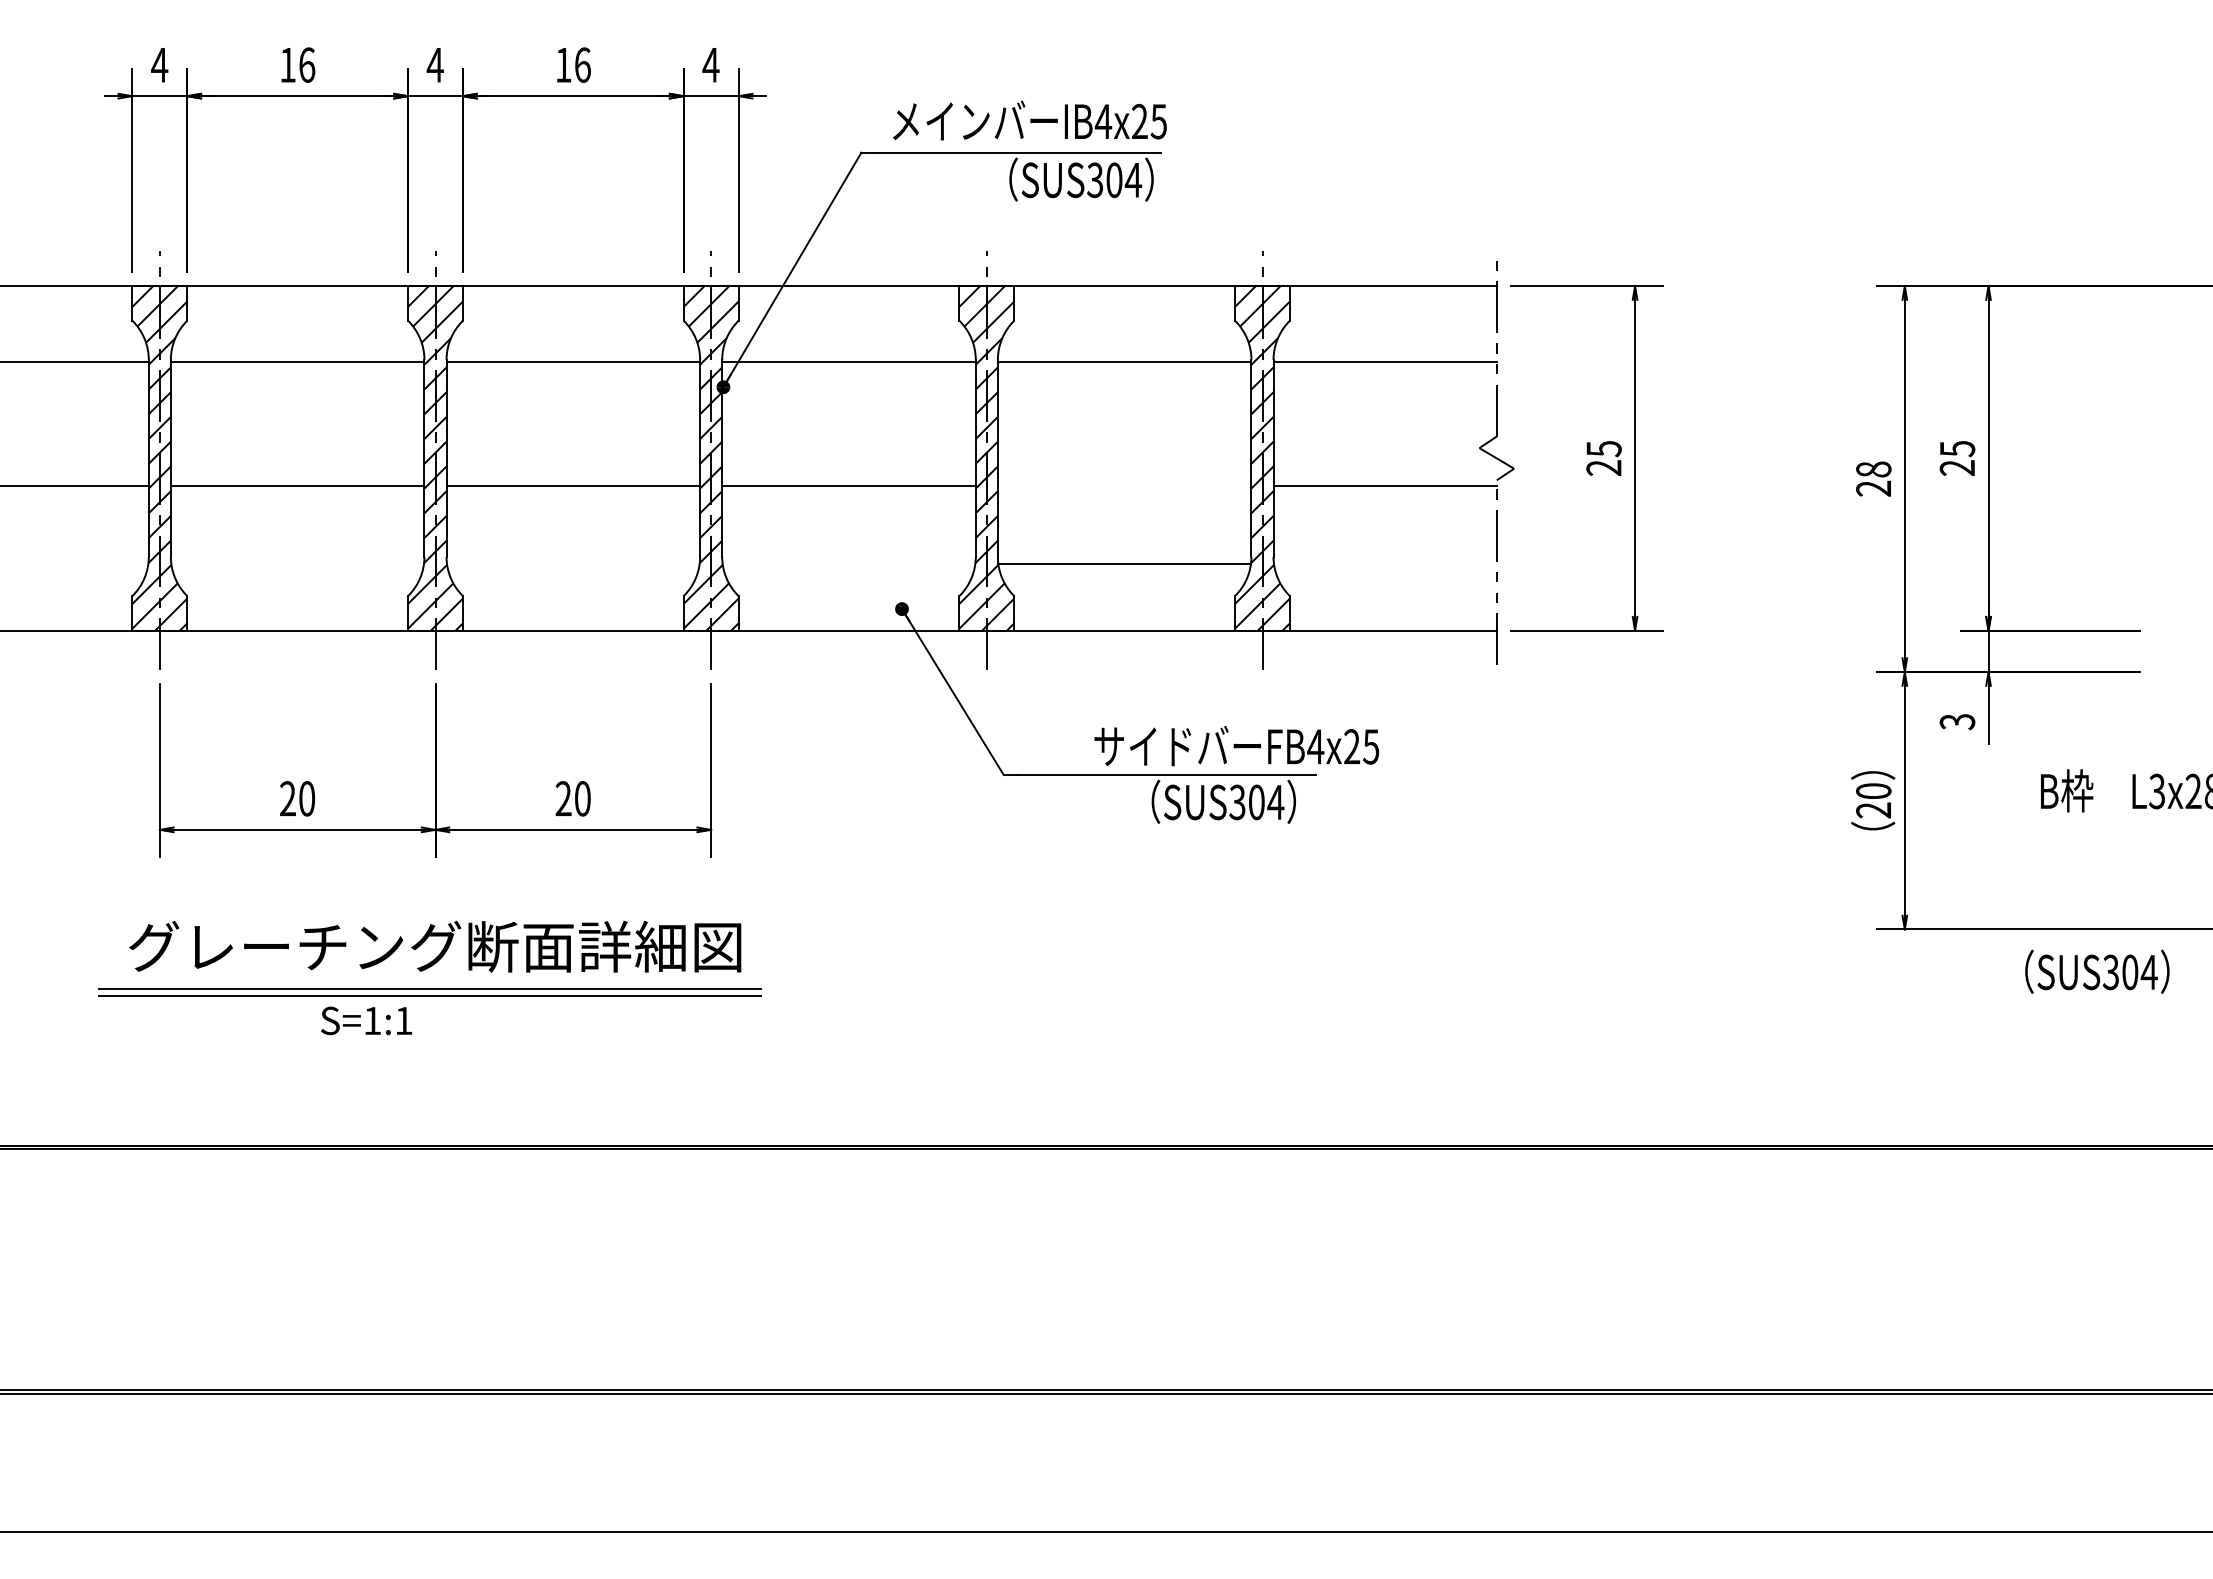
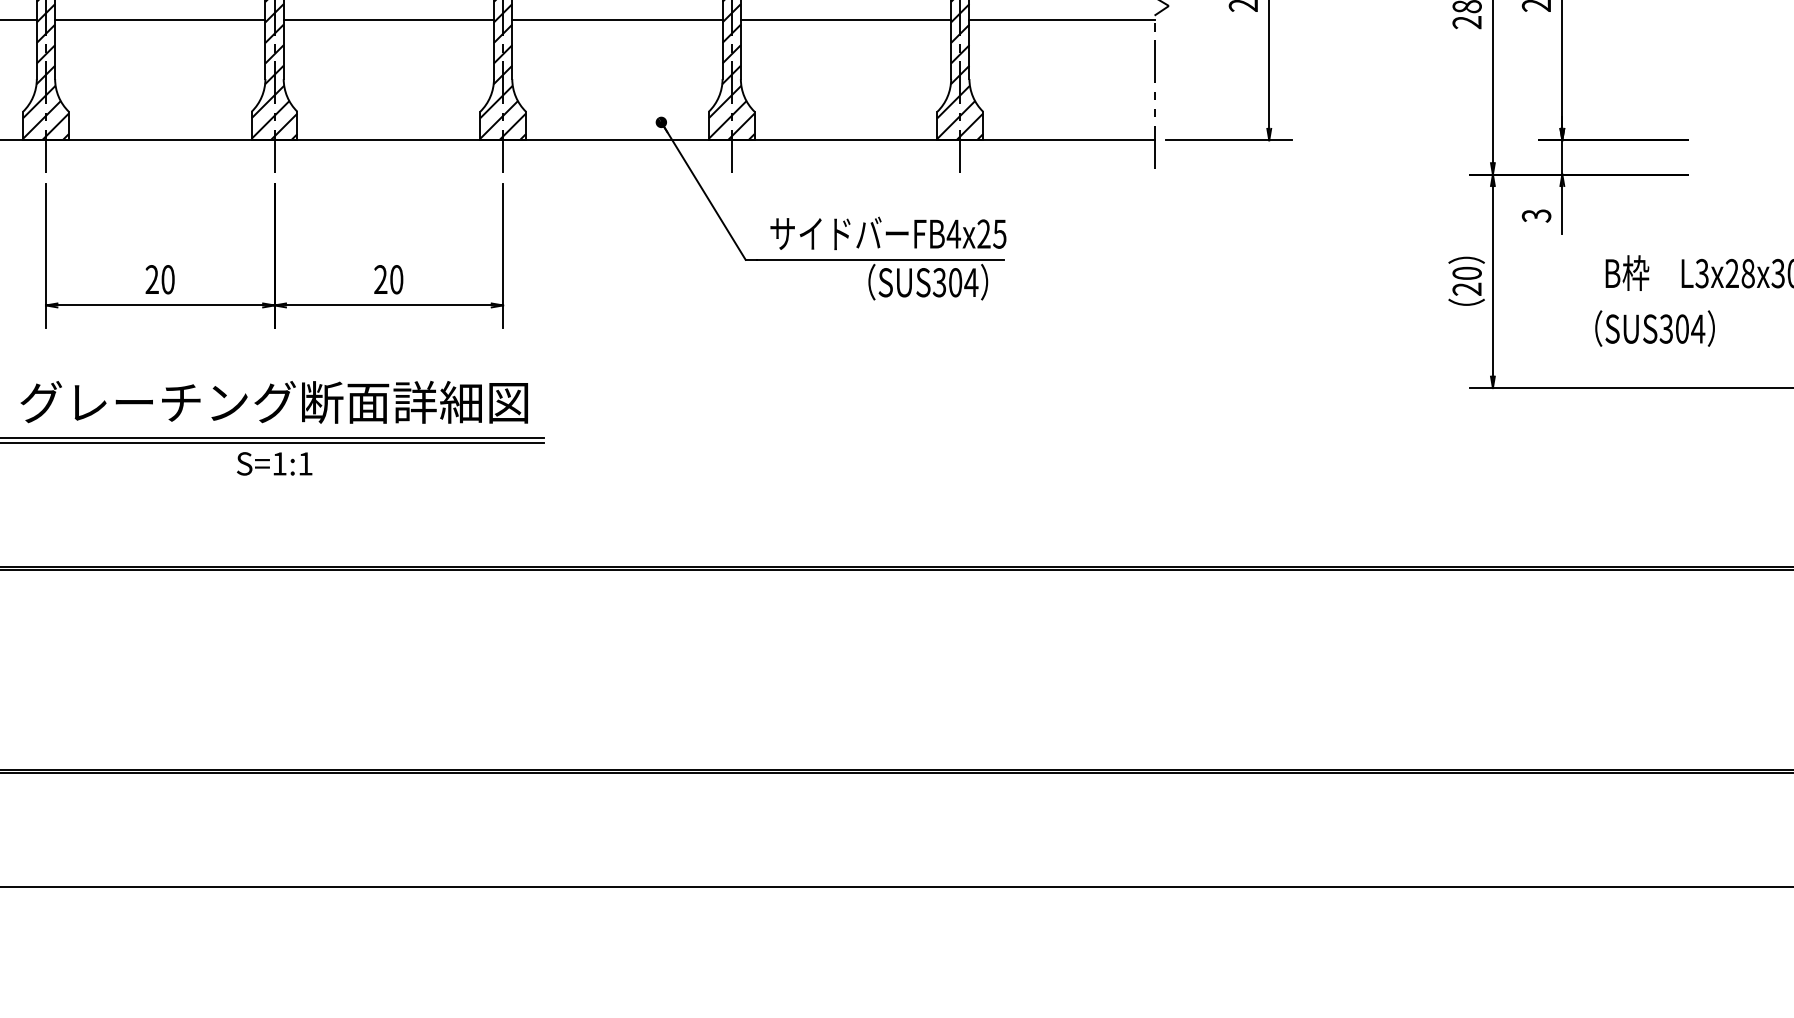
line: (1124, 563) -> (845, 19), moved
text: (1236, 745) -> (888, 233), moved
text: (2097, 971) -> (1655, 328), moved
text: (366, 1020) -> (274, 463), moved

